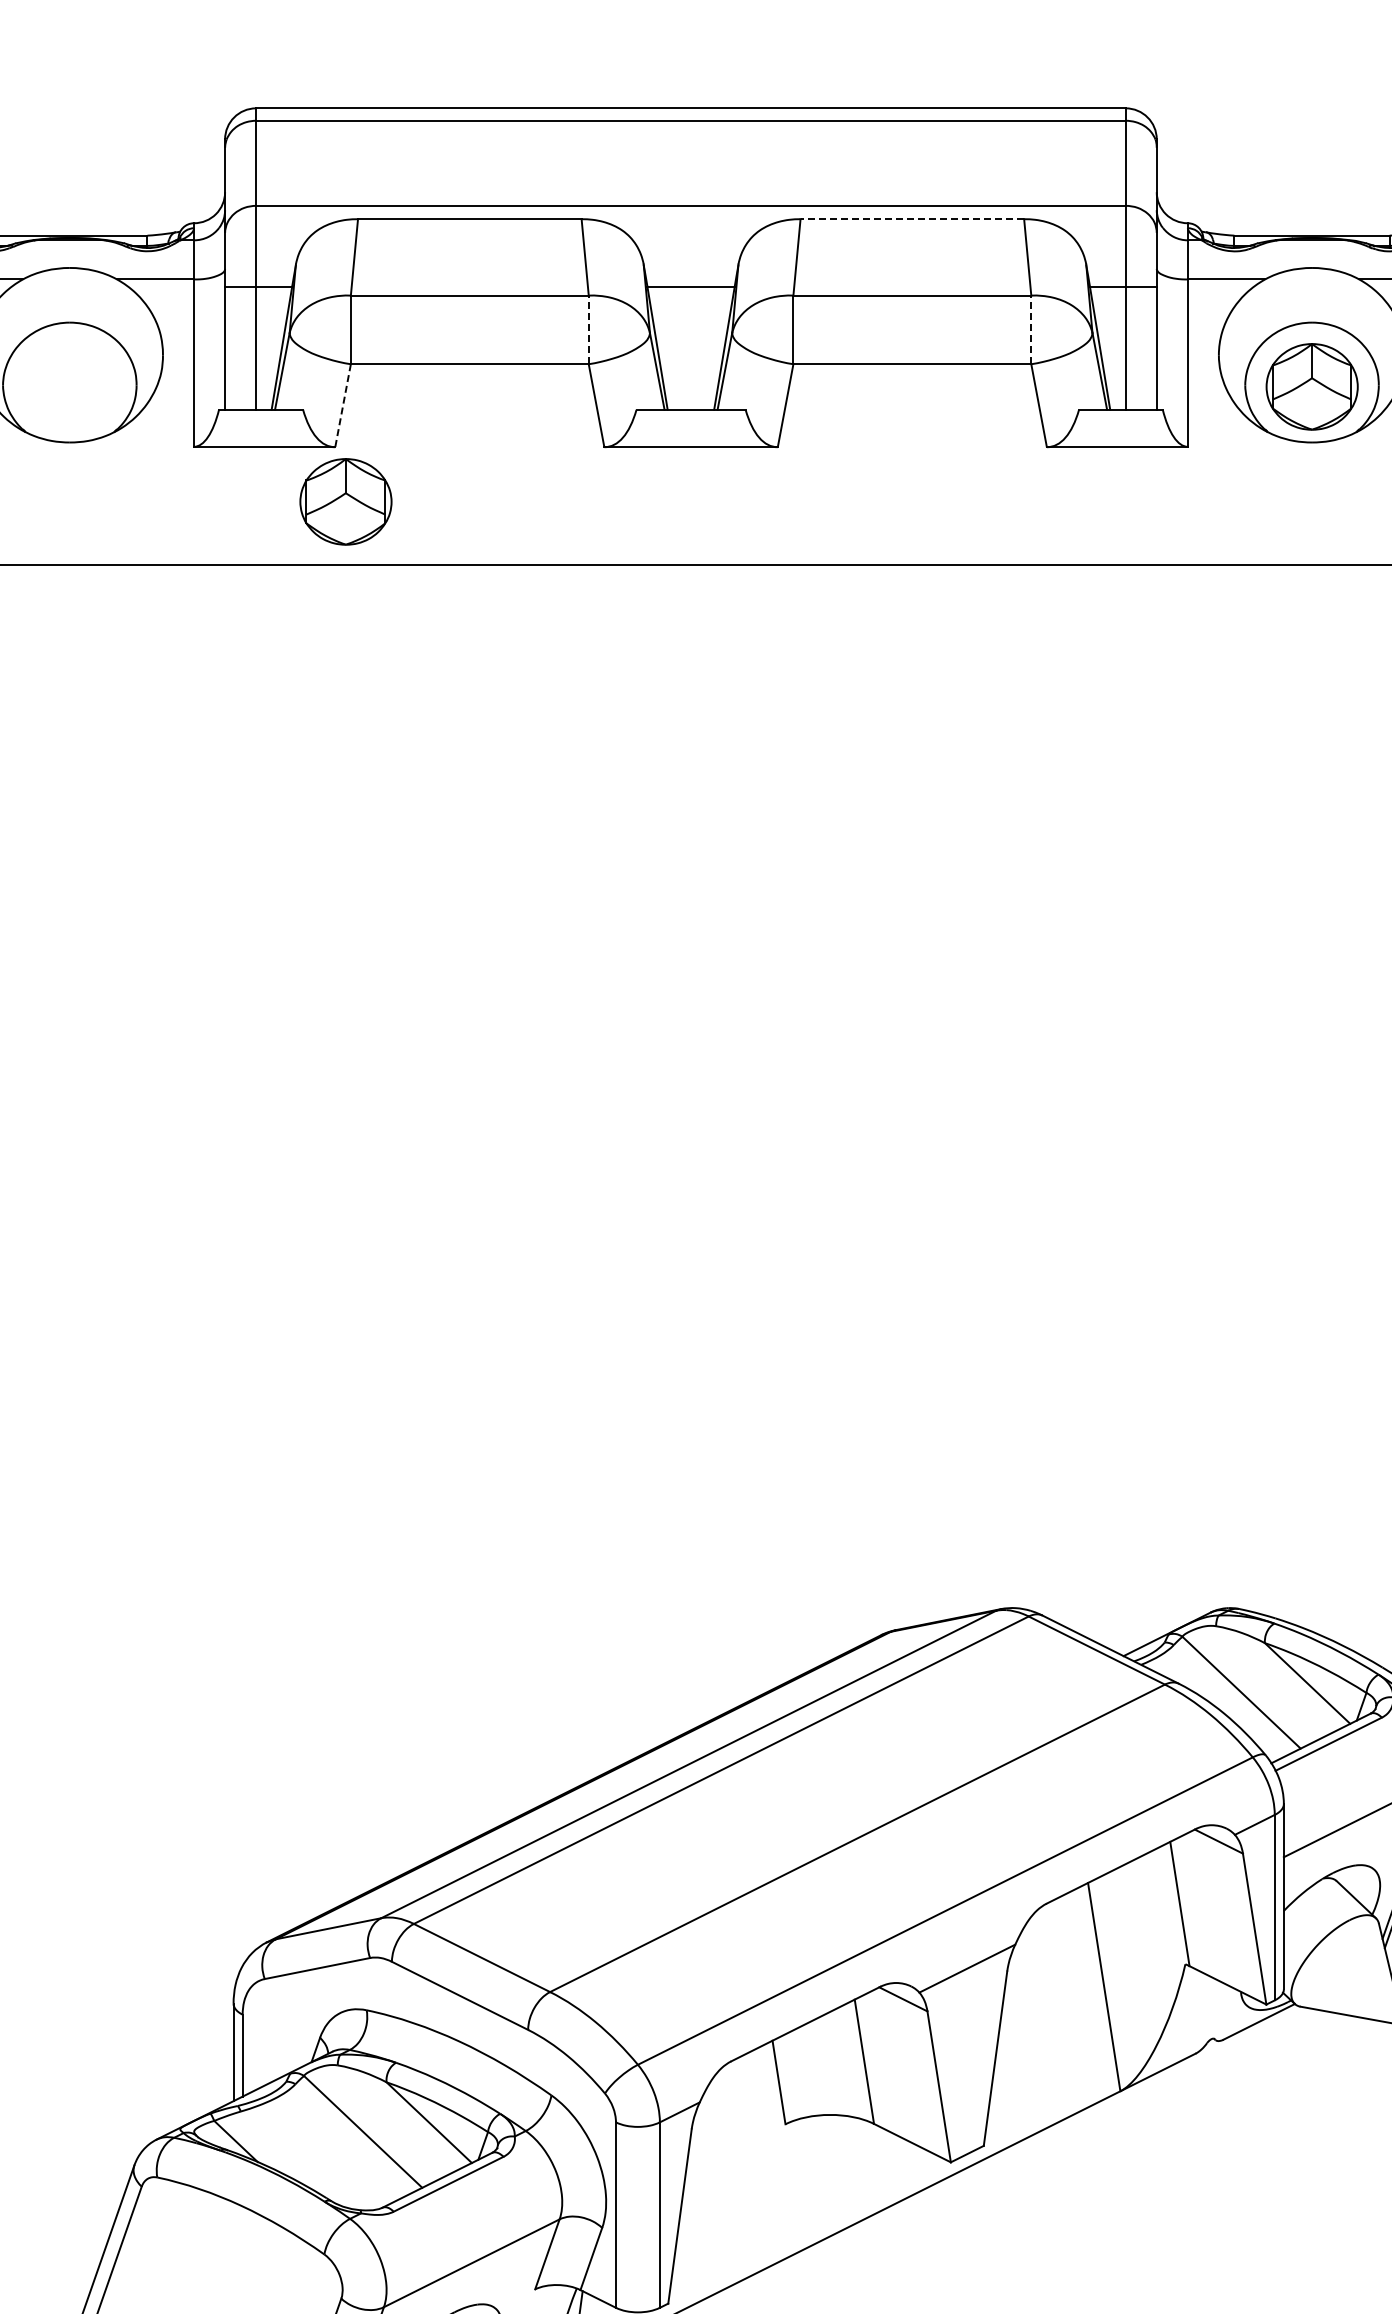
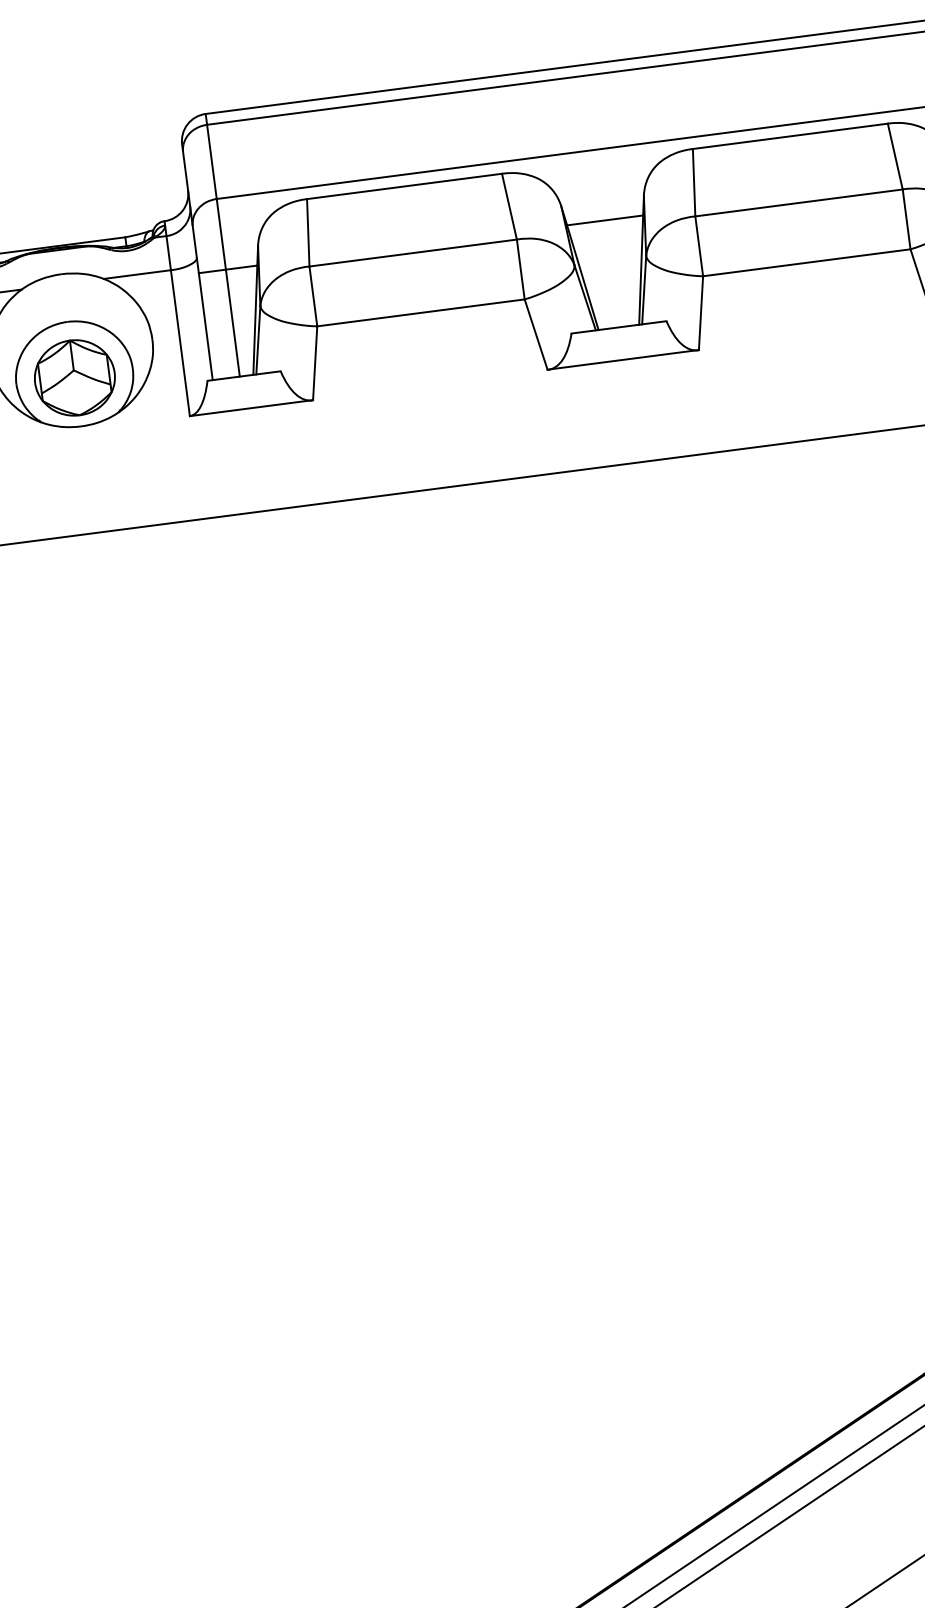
line: (912, 219) -> (790, 136), dashed -> solid
line: (588, 329) -> (520, 269), dashed -> solid
line: (1031, 329) -> (906, 219), dashed -> solid
line: (343, 405) -> (315, 363), dashed -> solid
part: (345, 501) -> (74, 377), moved

